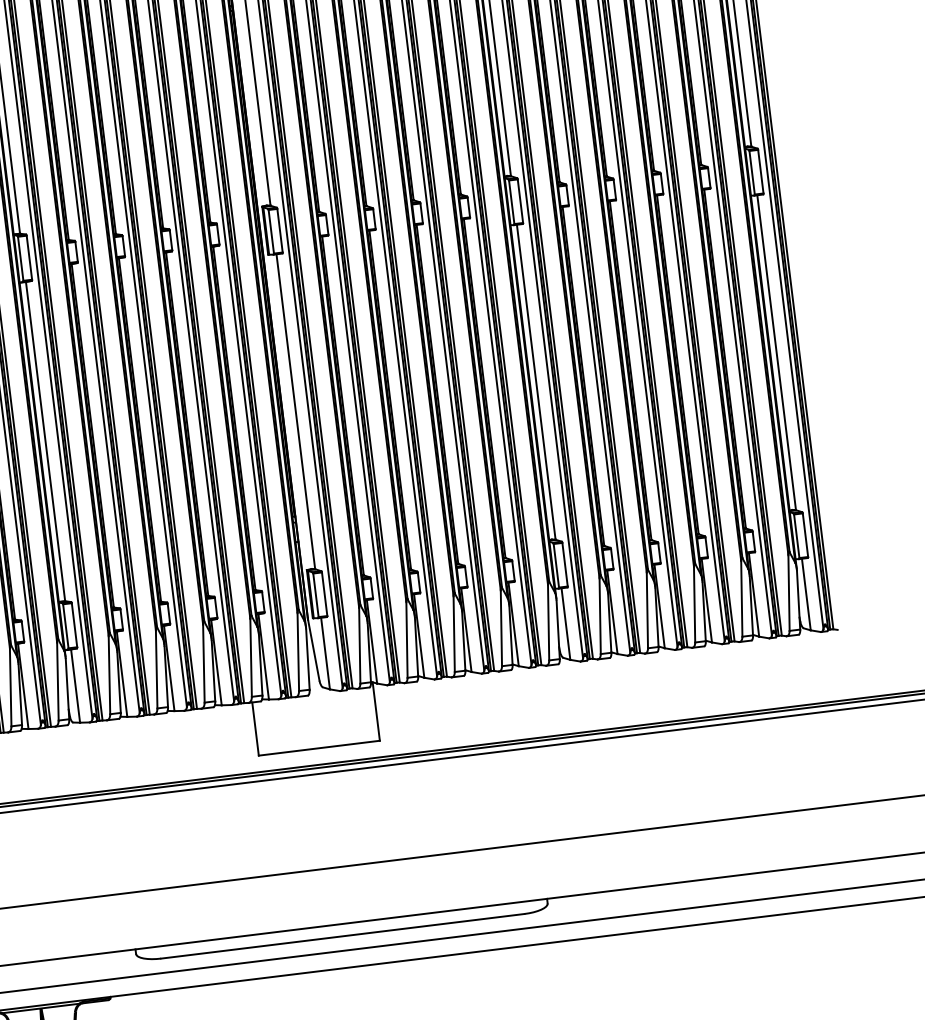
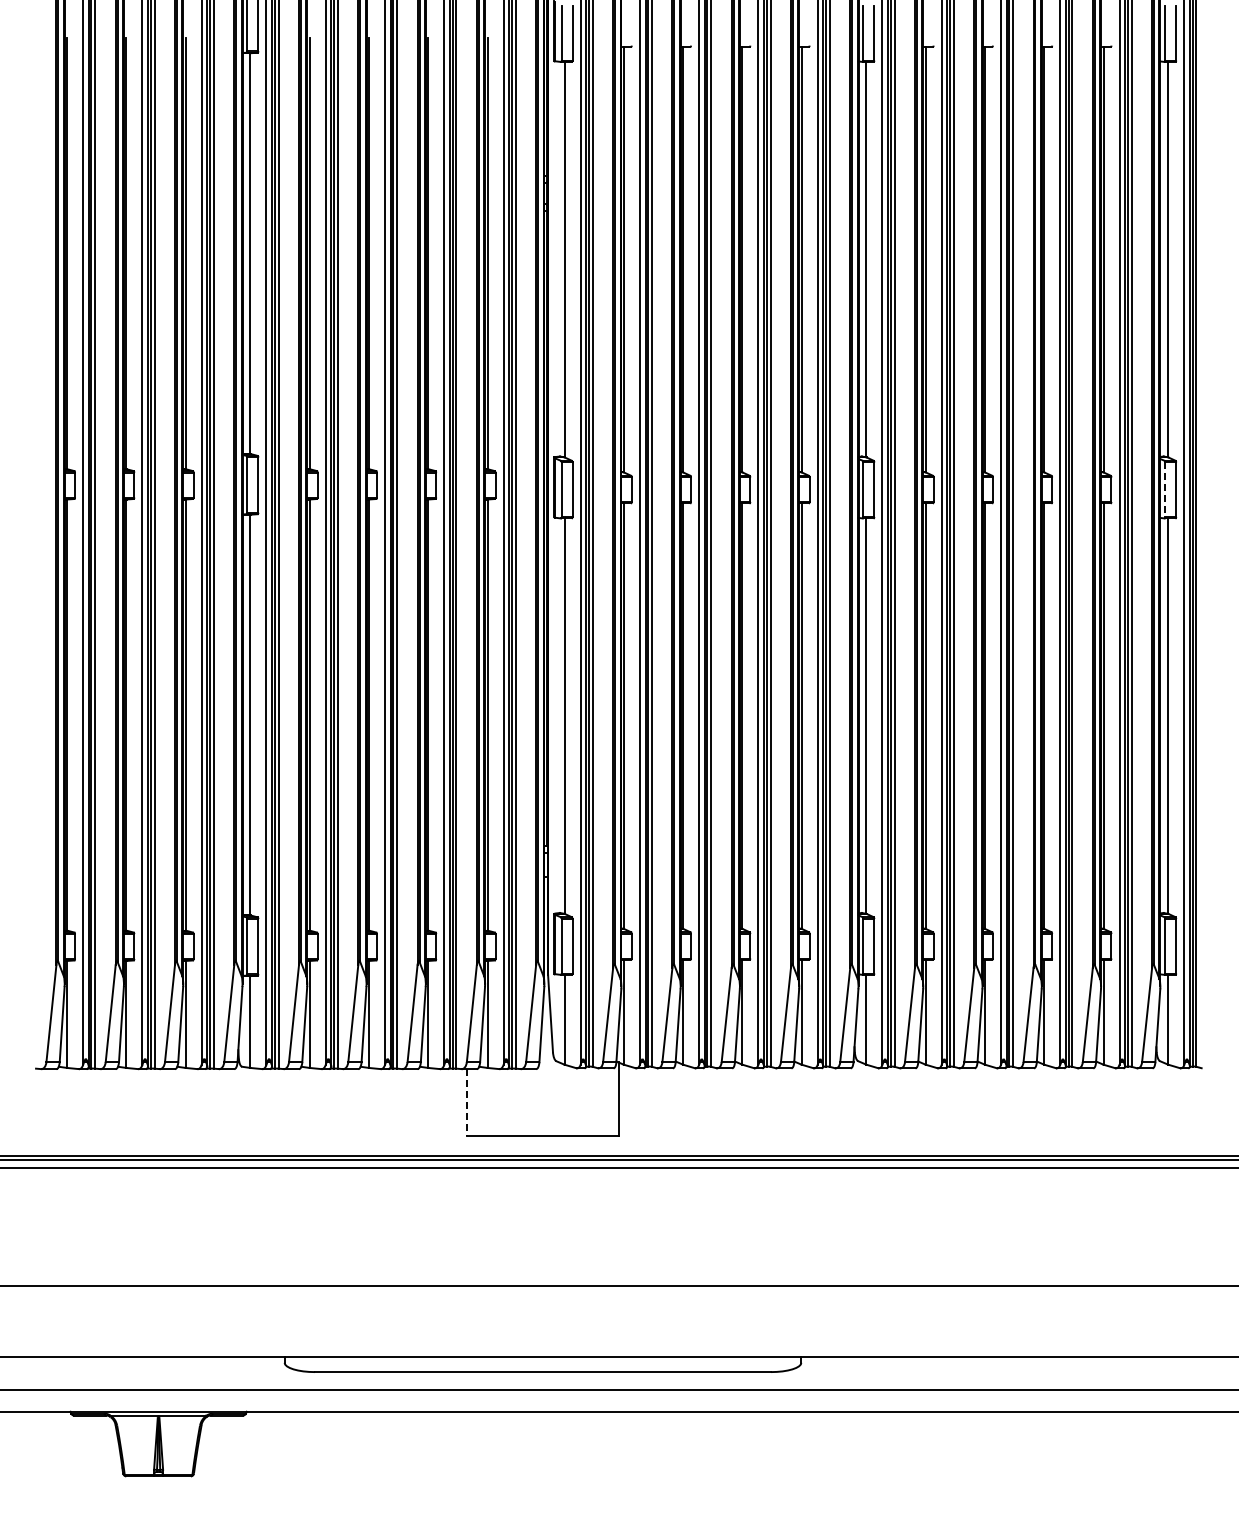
line: (752, 173) -> (1165, 490), solid -> dashed
line: (255, 729) -> (466, 1102), solid -> dashed

